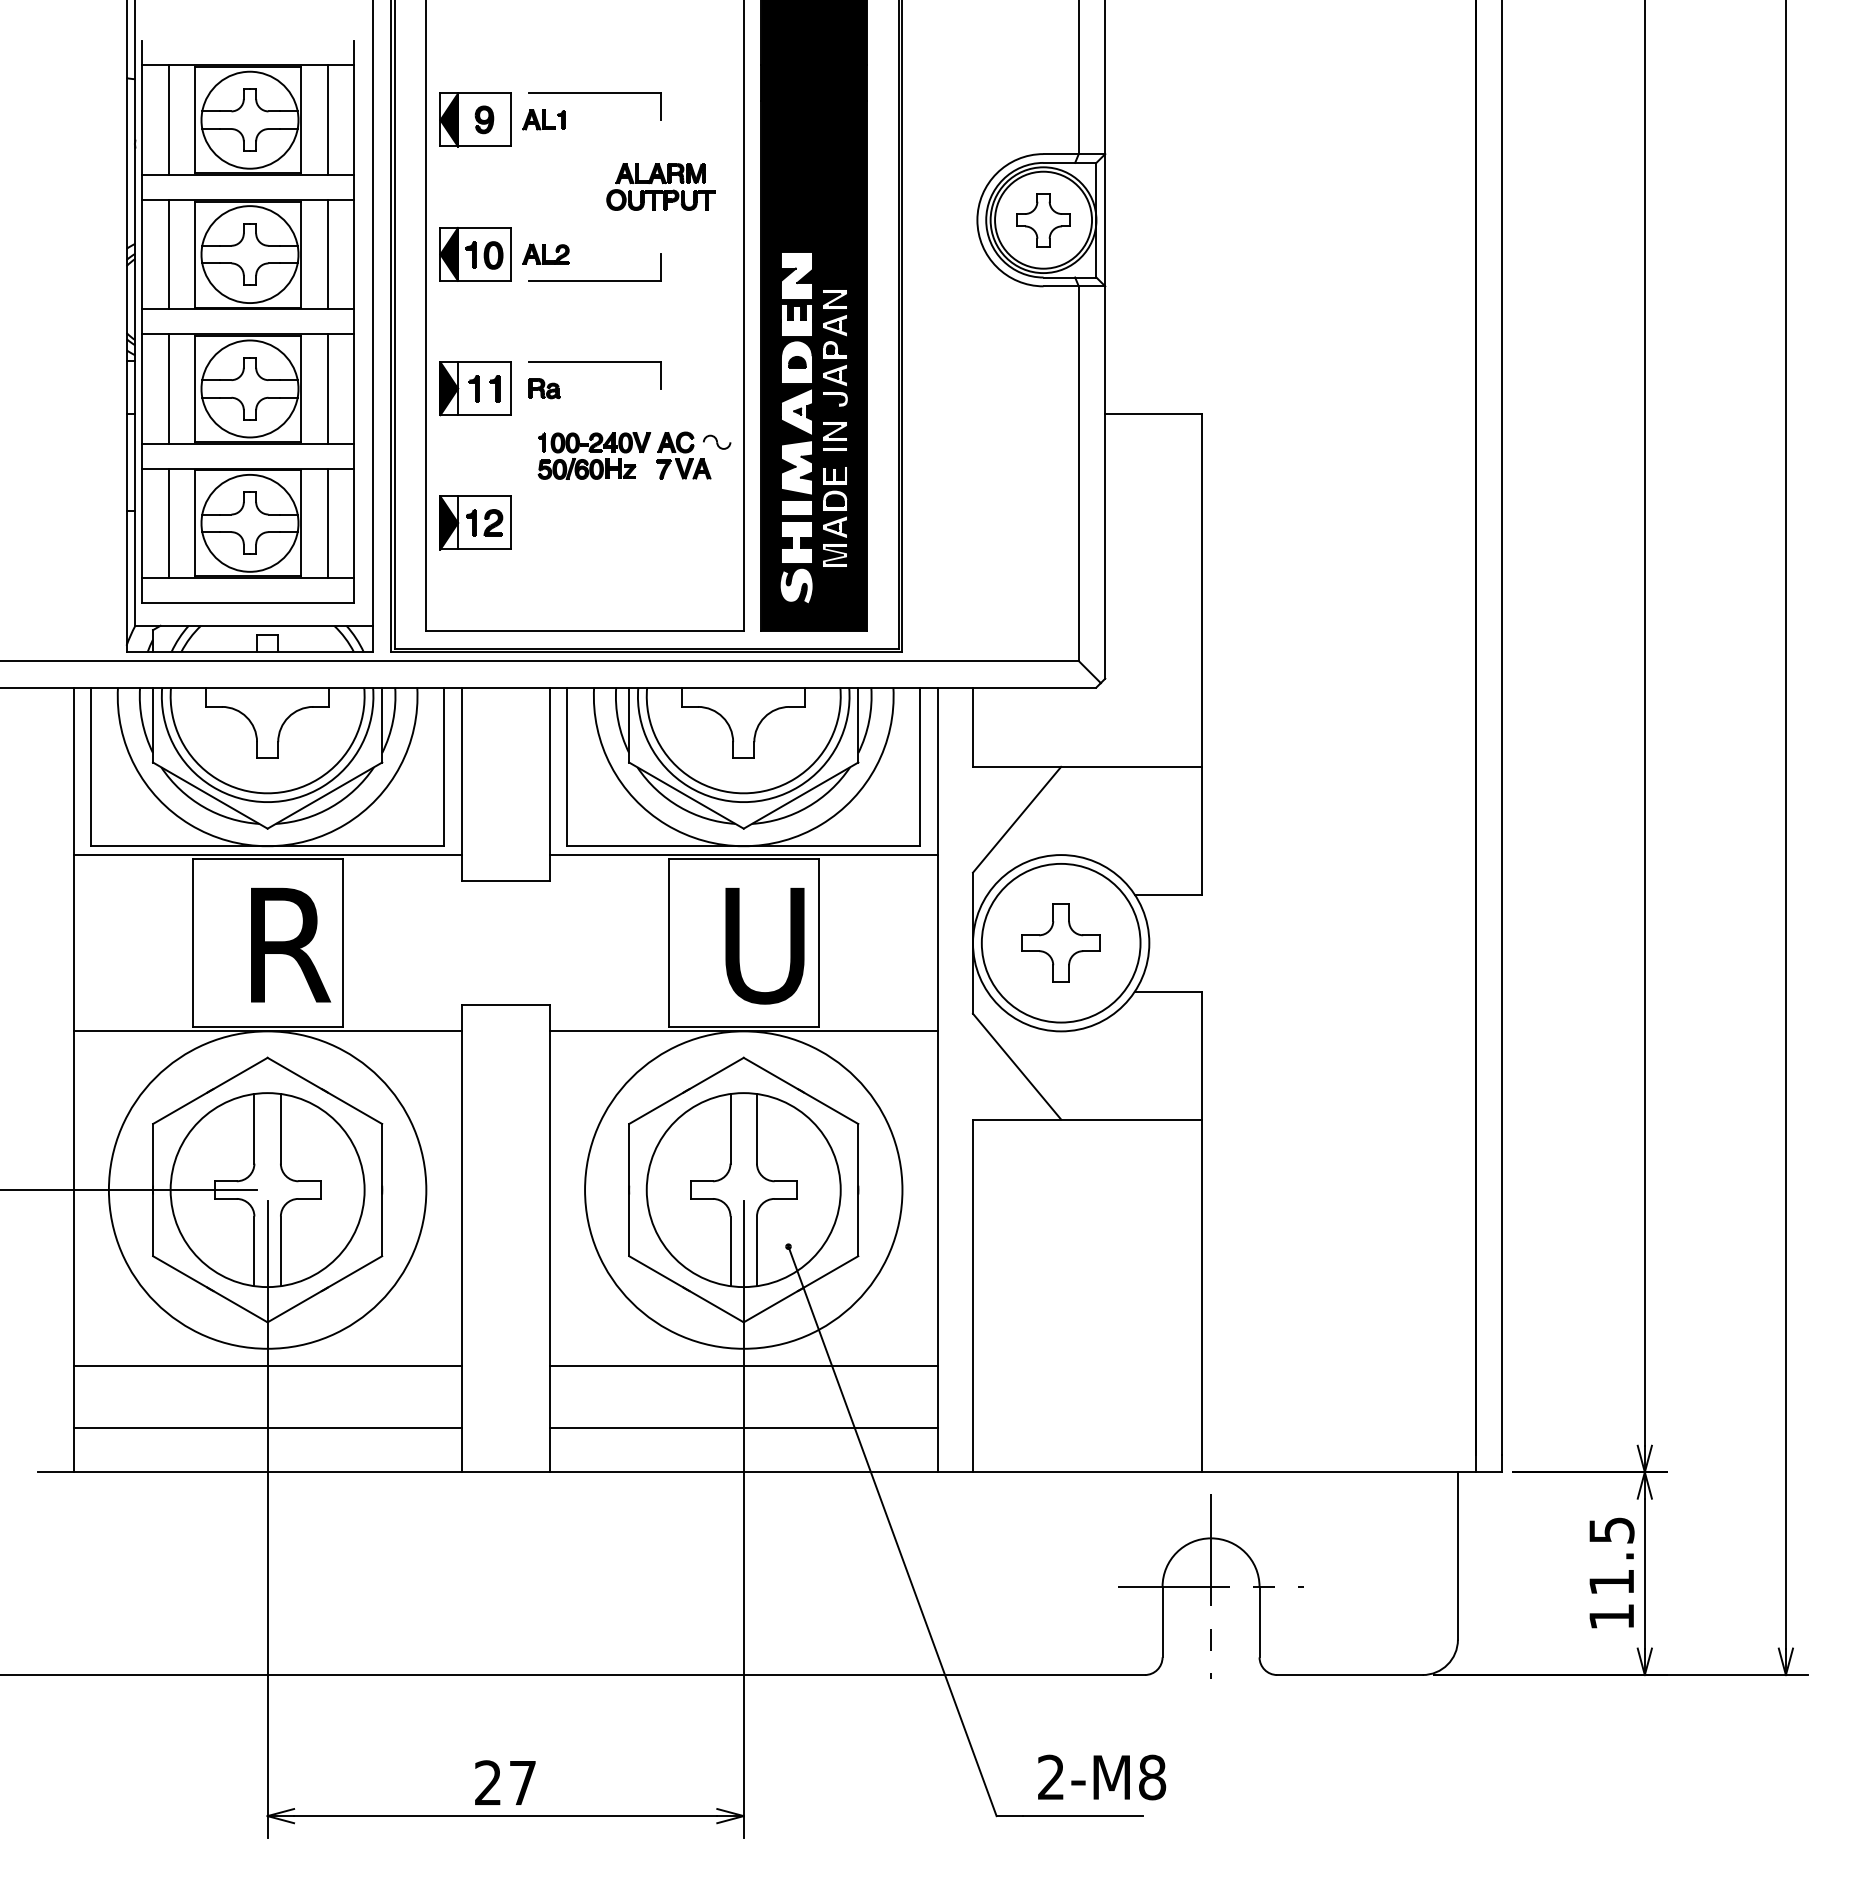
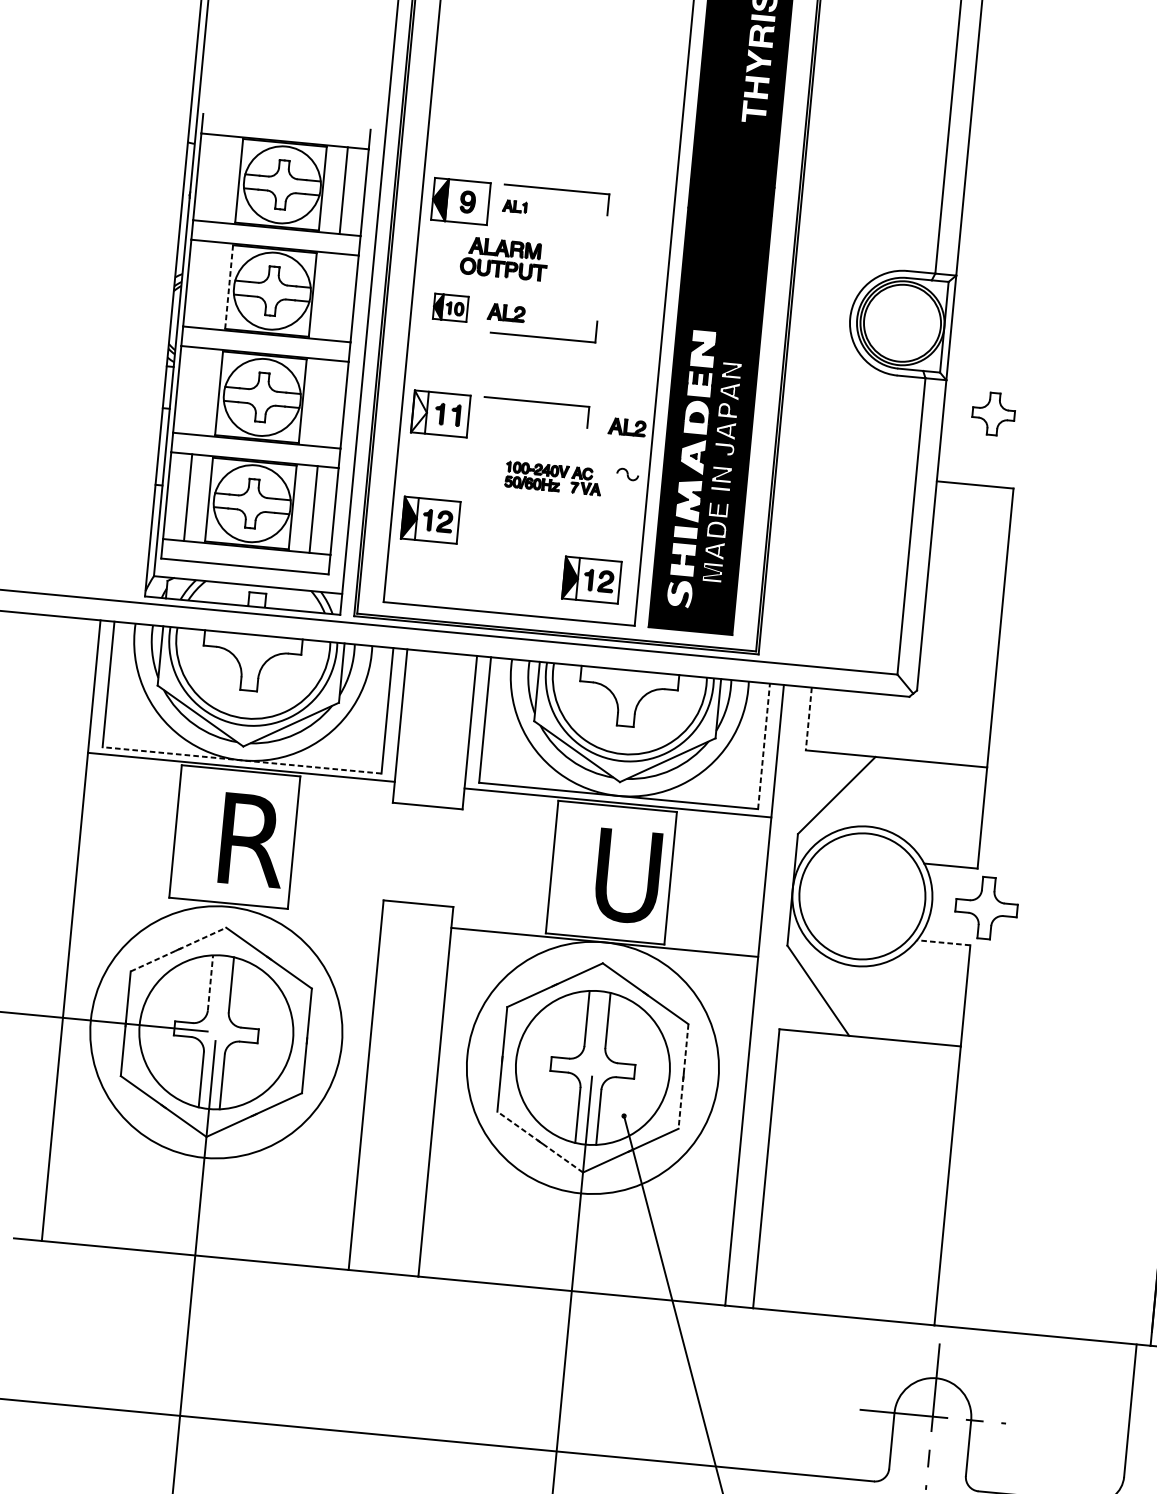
part: (543, 119) -> (514, 206), size x0.7
line: (168, 120) -> (217, 179), removed
part: (660, 186) -> (504, 258), moved
part: (1043, 220) -> (993, 414), moved
line: (168, 254) -> (207, 284), removed
line: (195, 254) -> (229, 287), solid -> dashed
line: (327, 254) -> (333, 296), removed
part: (475, 254) -> (450, 307), size x0.6
part: (710, 382) -> (626, 426), added
line: (168, 388) -> (197, 390), removed
line: (327, 388) -> (323, 402), removed
fill: (449, 388) -> (420, 411), removed
part: (544, 388) -> (495, 419), removed
part: (624, 455) -> (553, 478), size x0.7
part: (684, 578) -> (591, 579), added
line: (973, 727) -> (809, 719), solid -> dashed
line: (920, 766) -> (764, 746), solid -> dashed
line: (267, 846) -> (241, 760), solid -> dashed
part: (1060, 942) -> (986, 907), moved
line: (1168, 991) -> (943, 942), solid -> dashed
line: (267, 1031) -> (228, 906), removed
line: (210, 1090) -> (178, 949), solid -> dashed
line: (254, 1128) -> (210, 982), solid -> dashed
line: (858, 1190) -> (683, 1076), solid -> dashed
line: (686, 1289) -> (540, 1142), solid -> dashed
line: (267, 1366) -> (203, 1171), removed
line: (743, 1366) -> (579, 1207), removed
line: (267, 1428) -> (198, 1220), removed
line: (743, 1428) -> (574, 1256), removed

